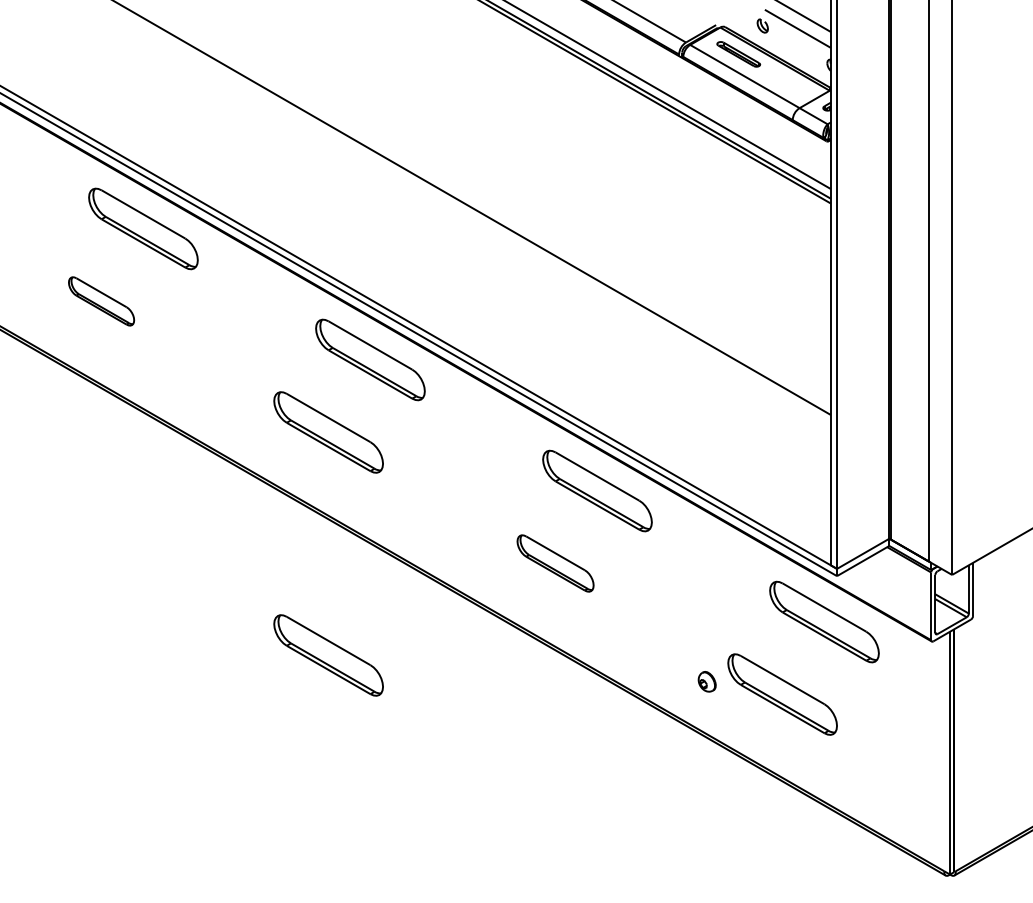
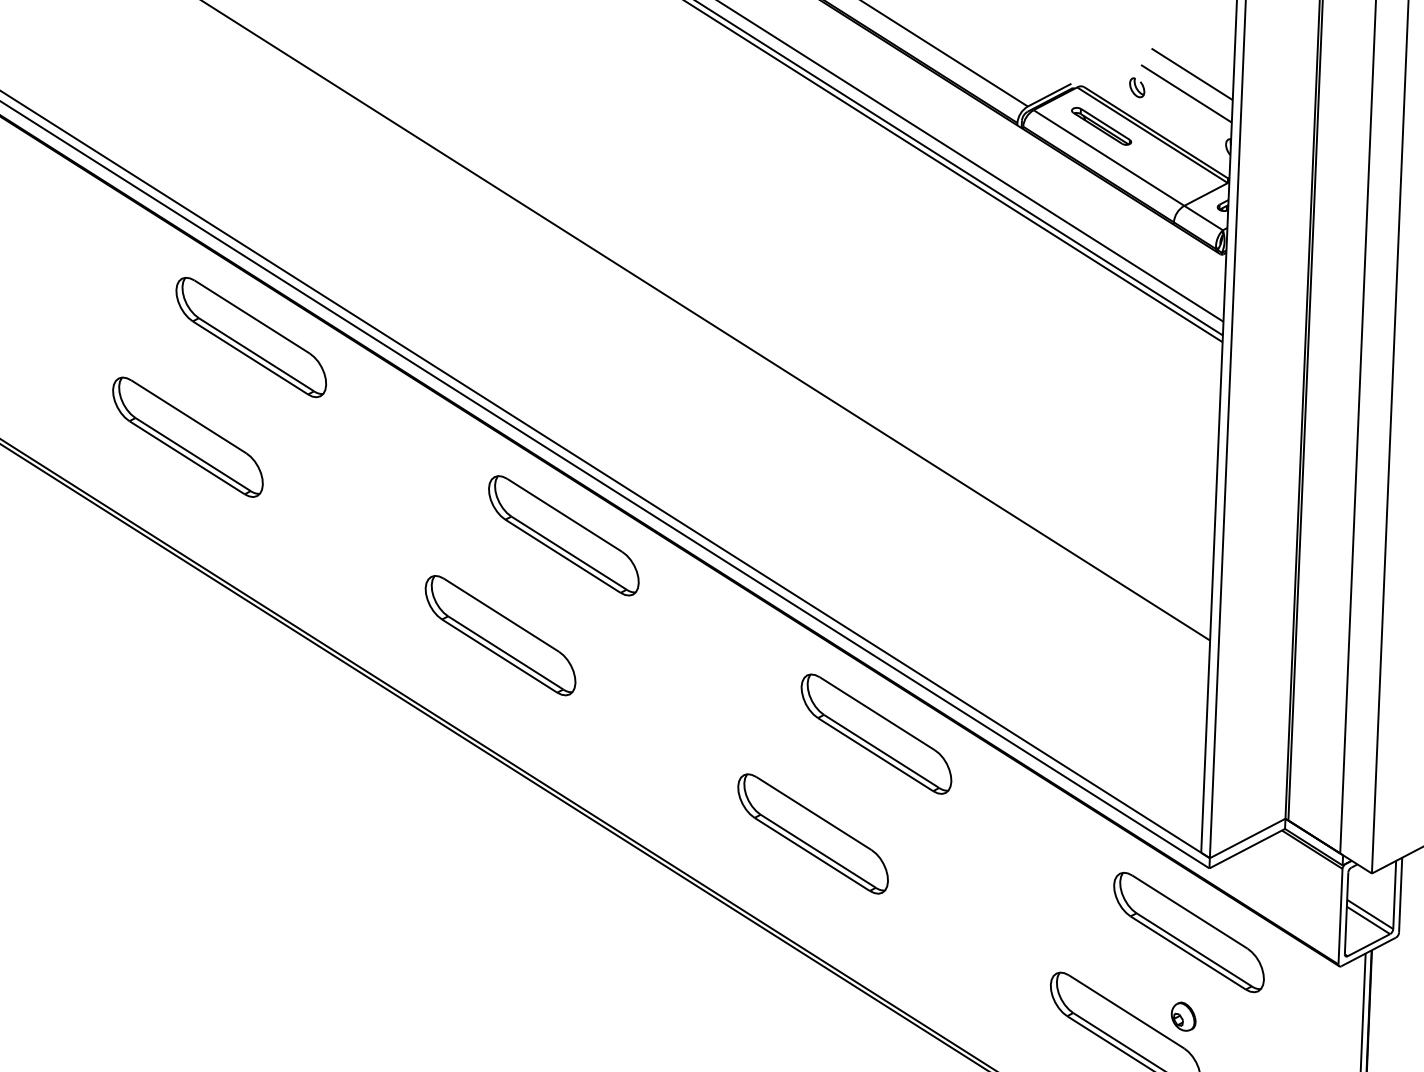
part: (101, 301) -> (187, 437), size x1.67
part: (555, 563) -> (812, 833), size x1.43
part: (328, 655) -> (487, 950), removed
part: (706, 681) -> (1182, 1016), moved

